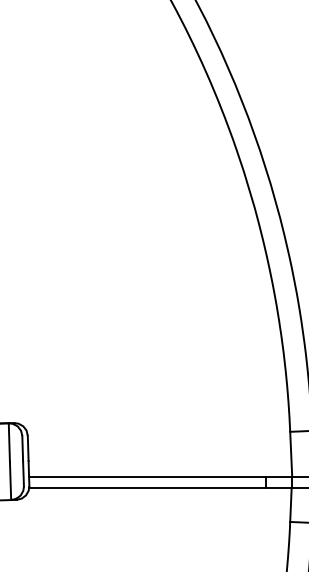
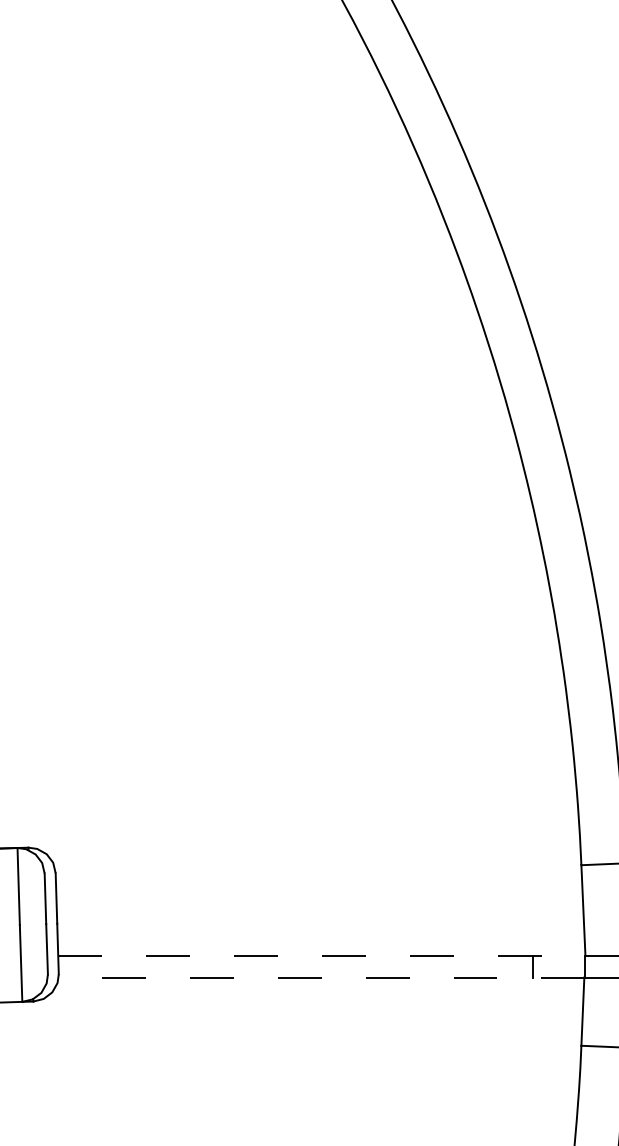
line: (160, 476) -> (321, 954), solid -> dashed
line: (160, 487) -> (321, 976), solid -> dashed

